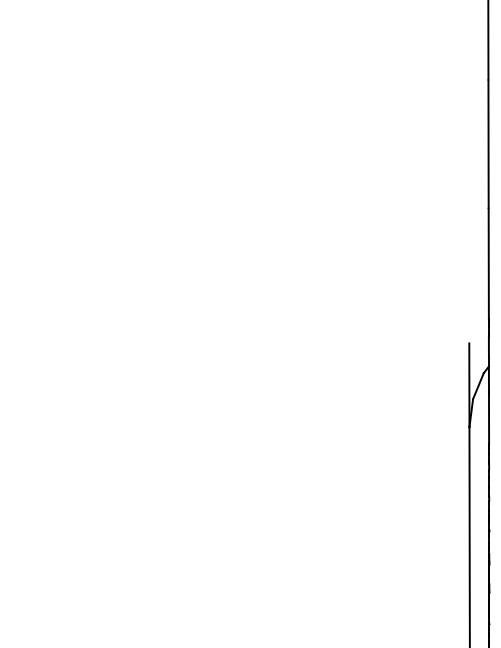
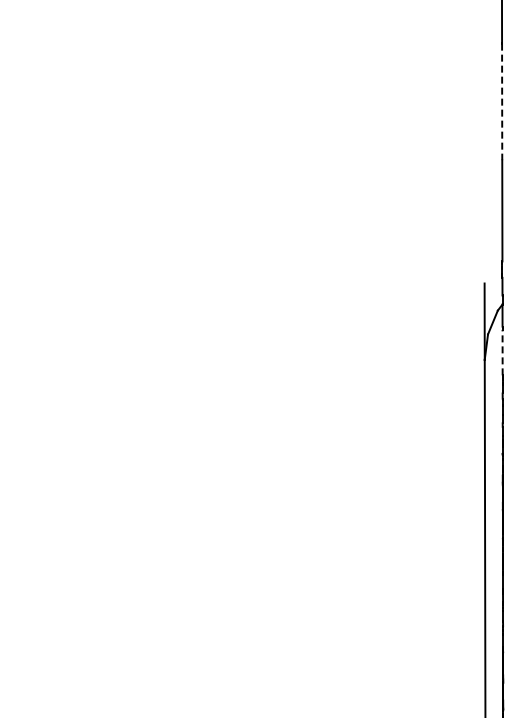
line: (488, 144) -> (502, 102), solid -> dashed
line: (488, 419) -> (502, 352), solid -> dashed

